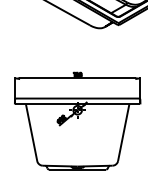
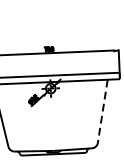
line: (123, 132) -> (102, 111), solid -> dashed

